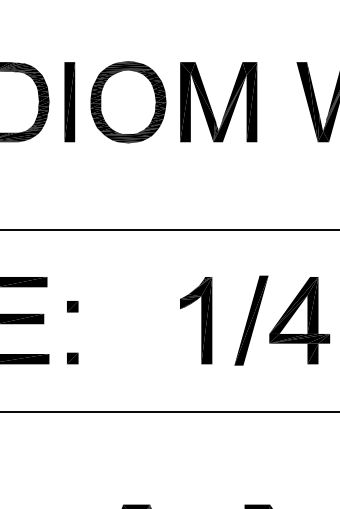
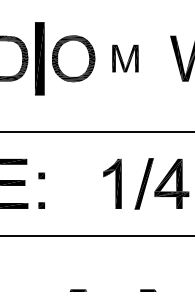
part: (70, 101) -> (40, 58), size x1.6
part: (218, 101) -> (125, 58), size x0.6

